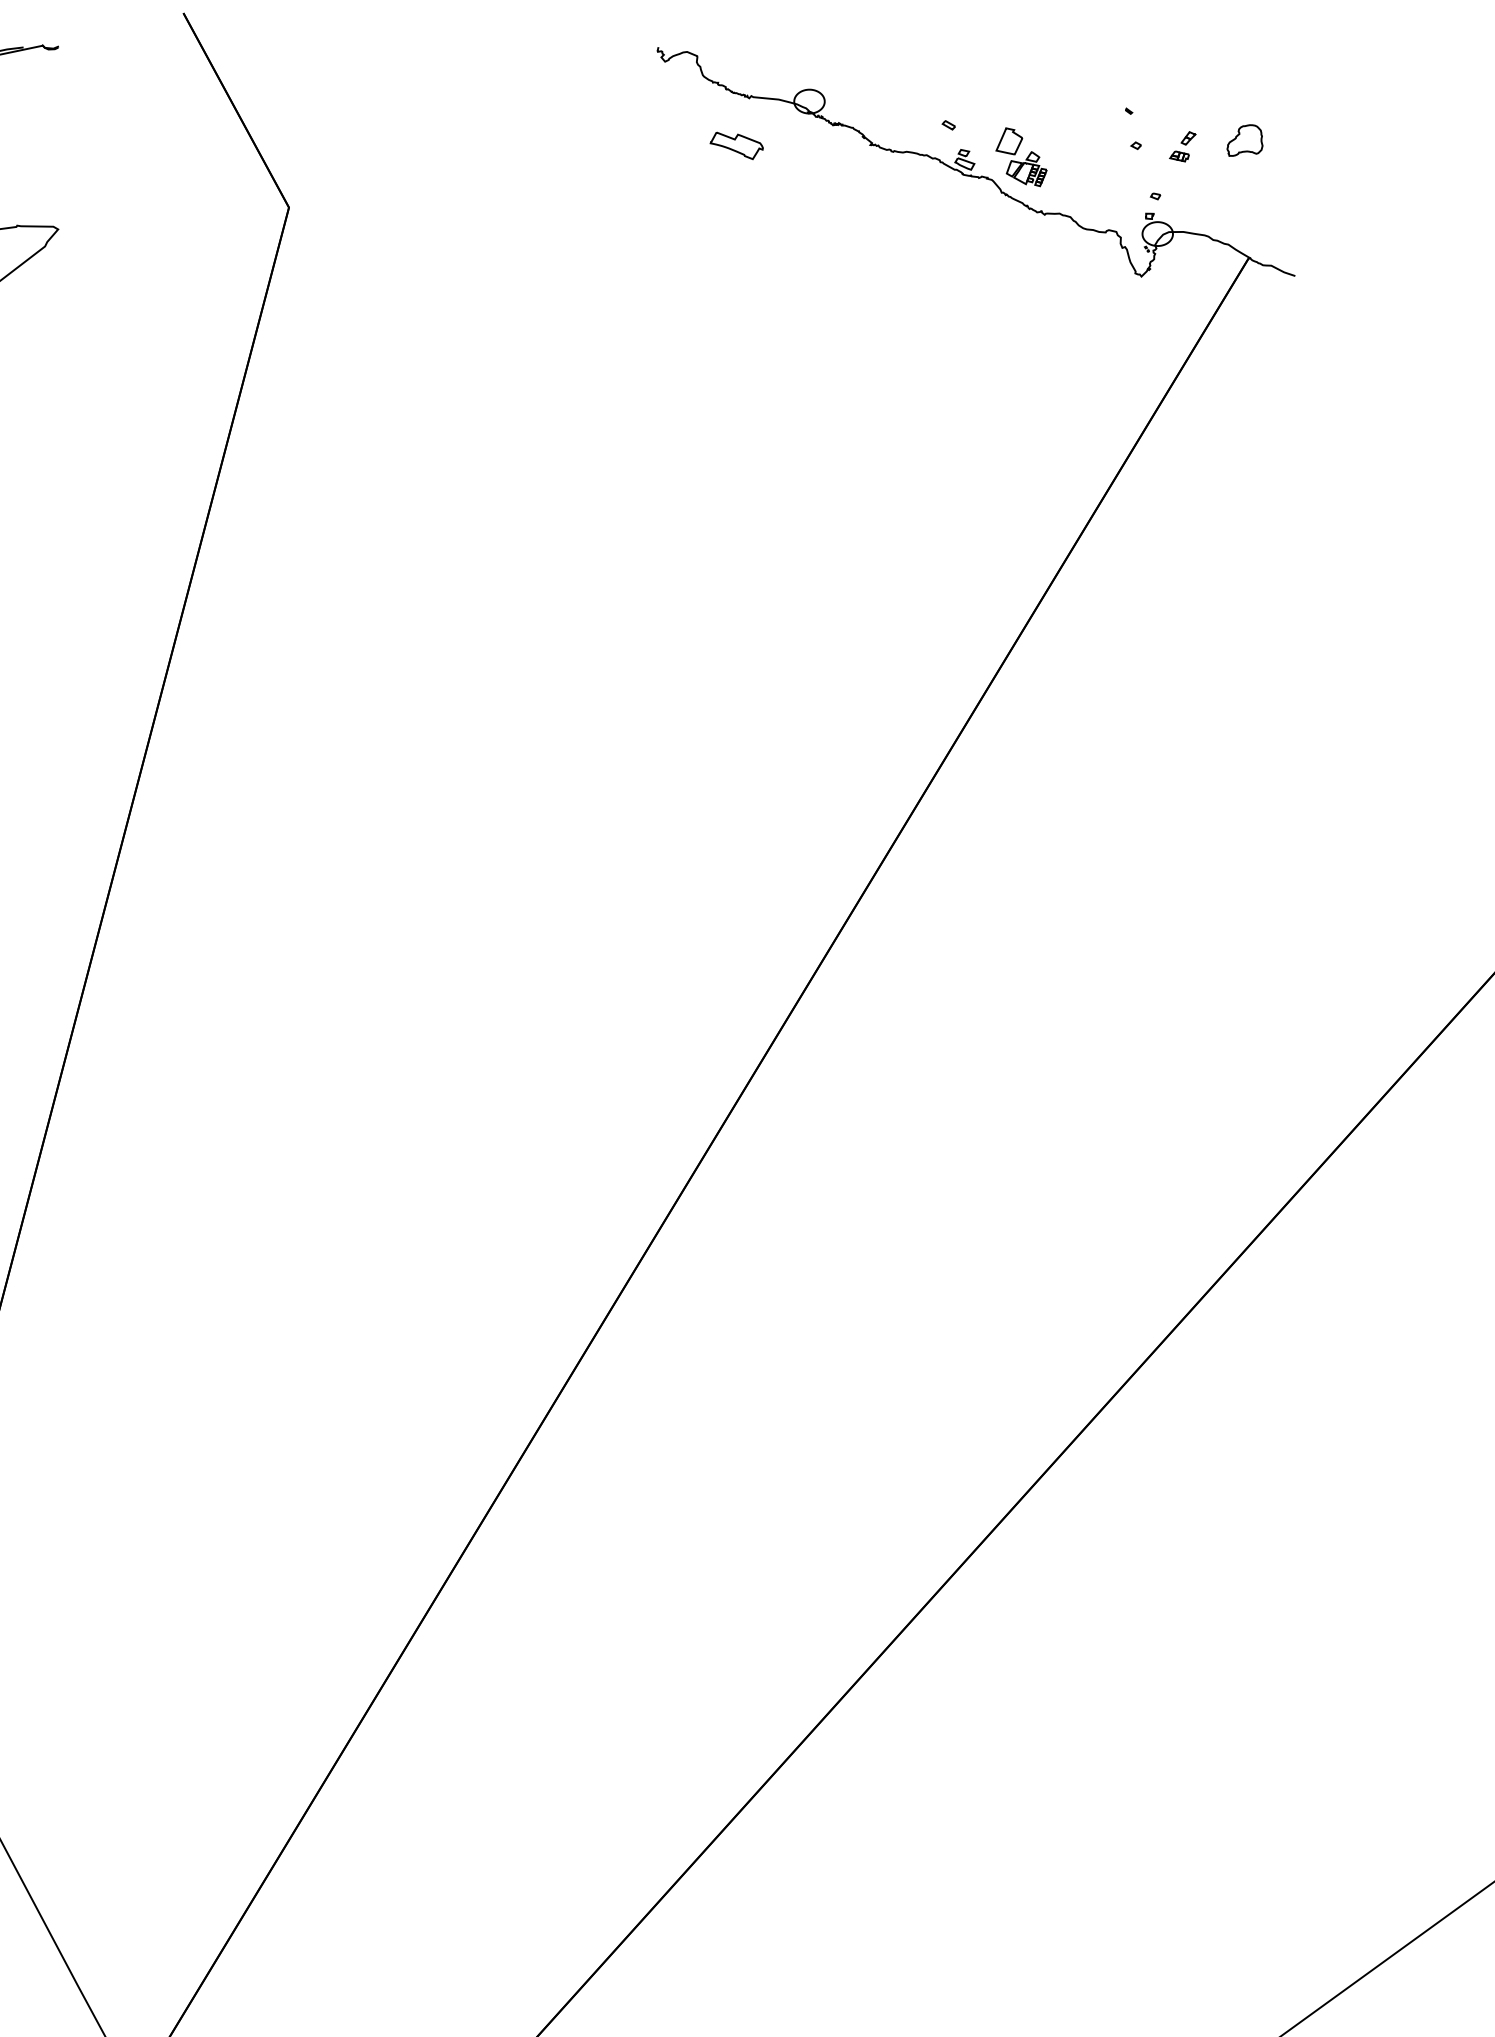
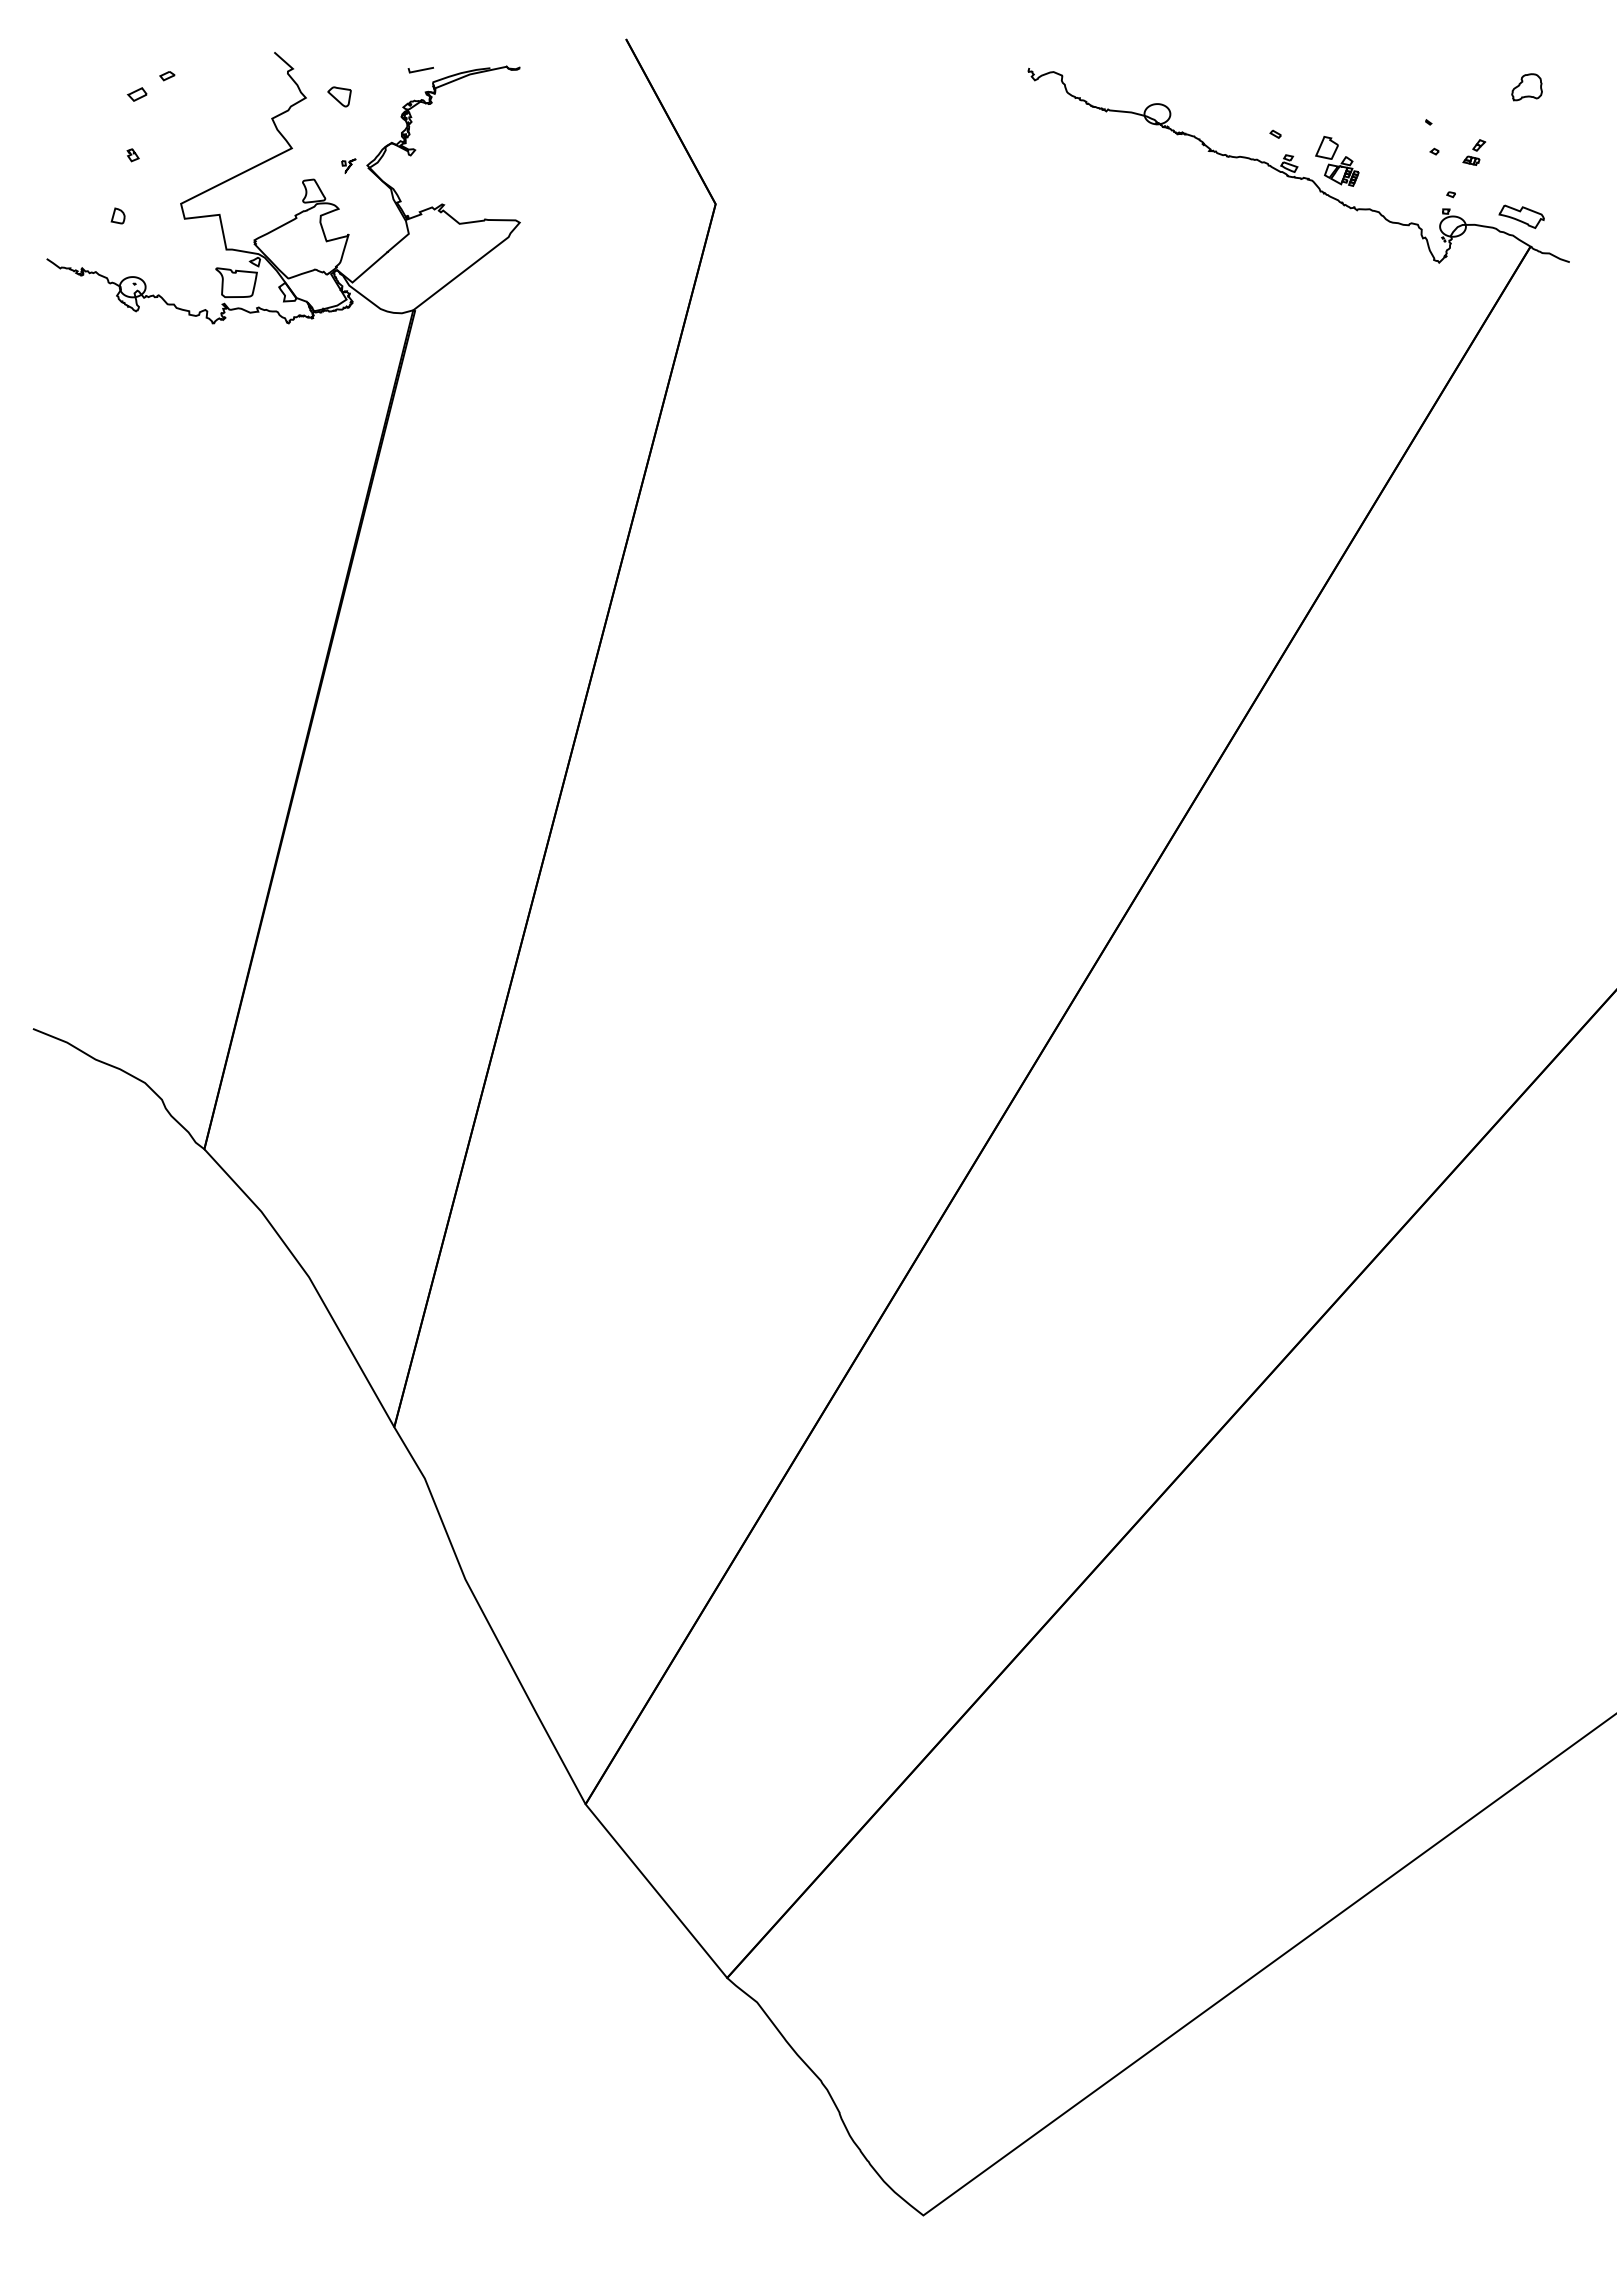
part: (1244, 140) -> (1526, 87), moved
part: (736, 145) -> (1521, 216), moved

